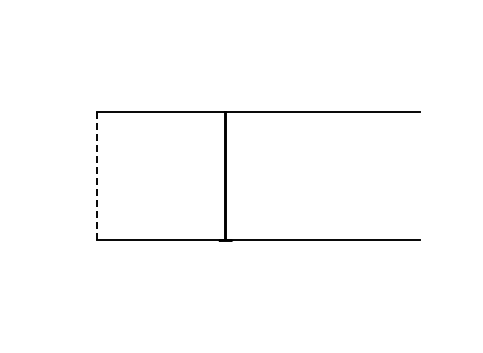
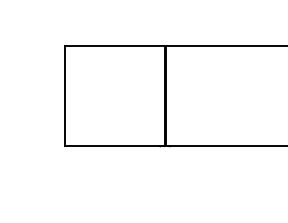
line: (97, 175) -> (65, 95), dashed -> solid

